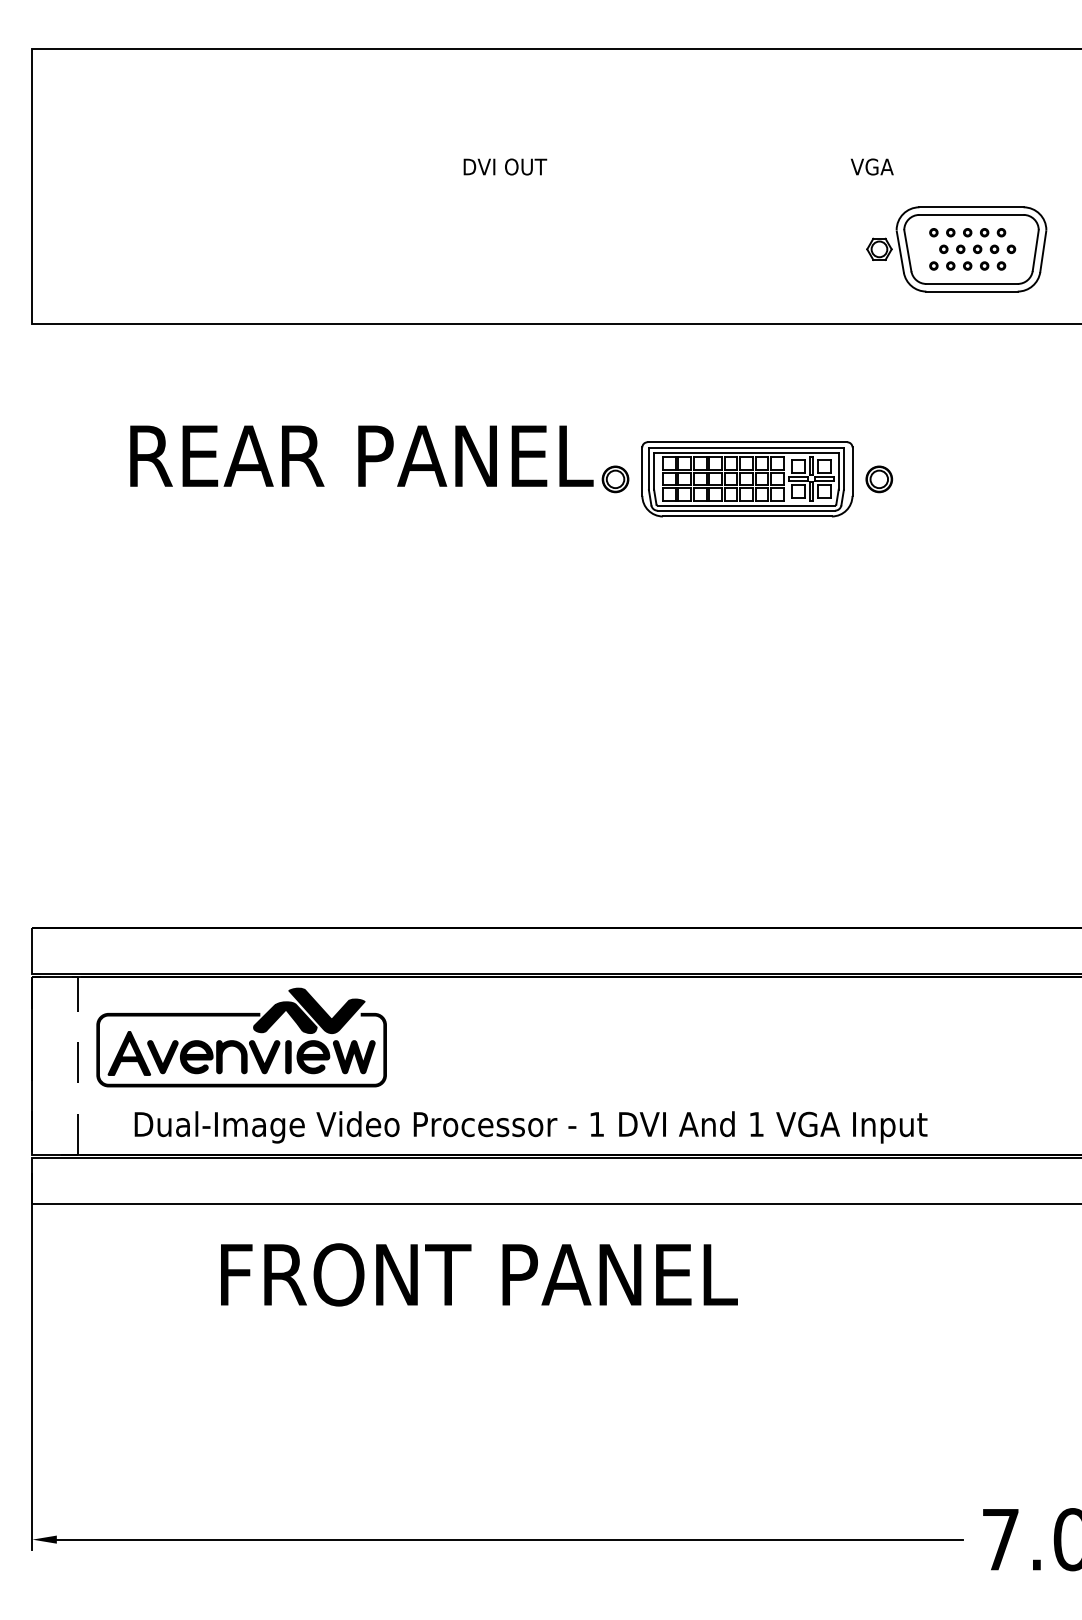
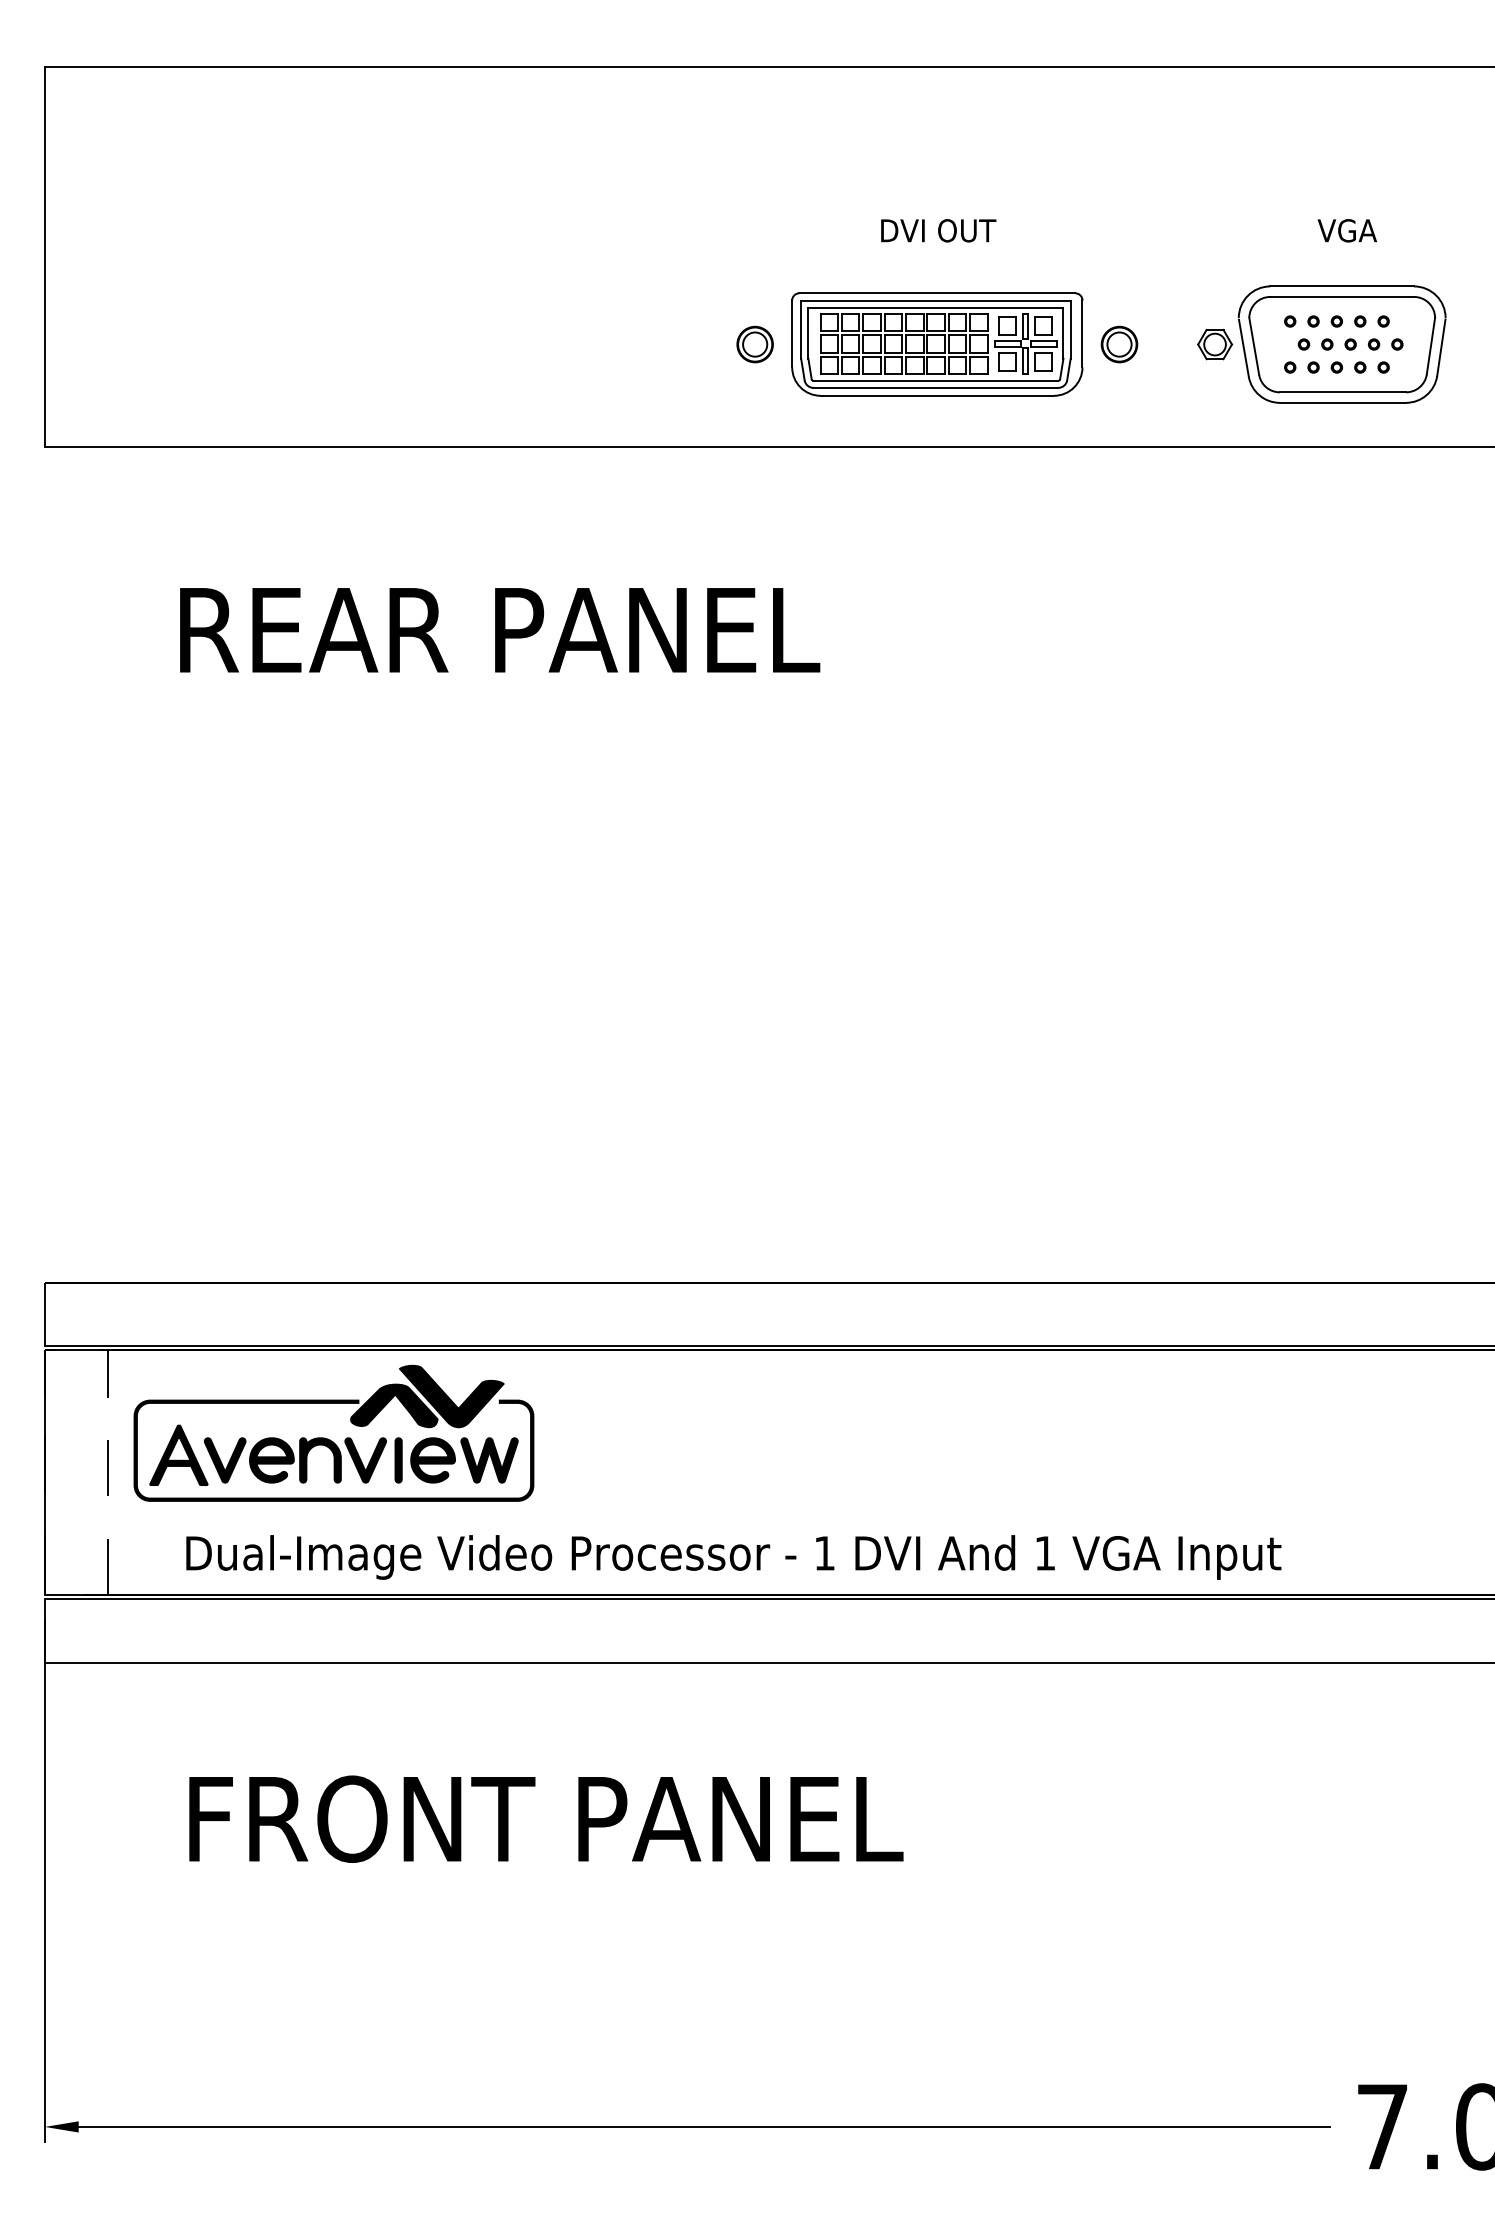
text: (505, 166) -> (938, 230), moved
text: (871, 166) -> (1346, 230), moved
part: (747, 479) -> (937, 344), moved
text: (479, 1274) -> (546, 1818), moved

